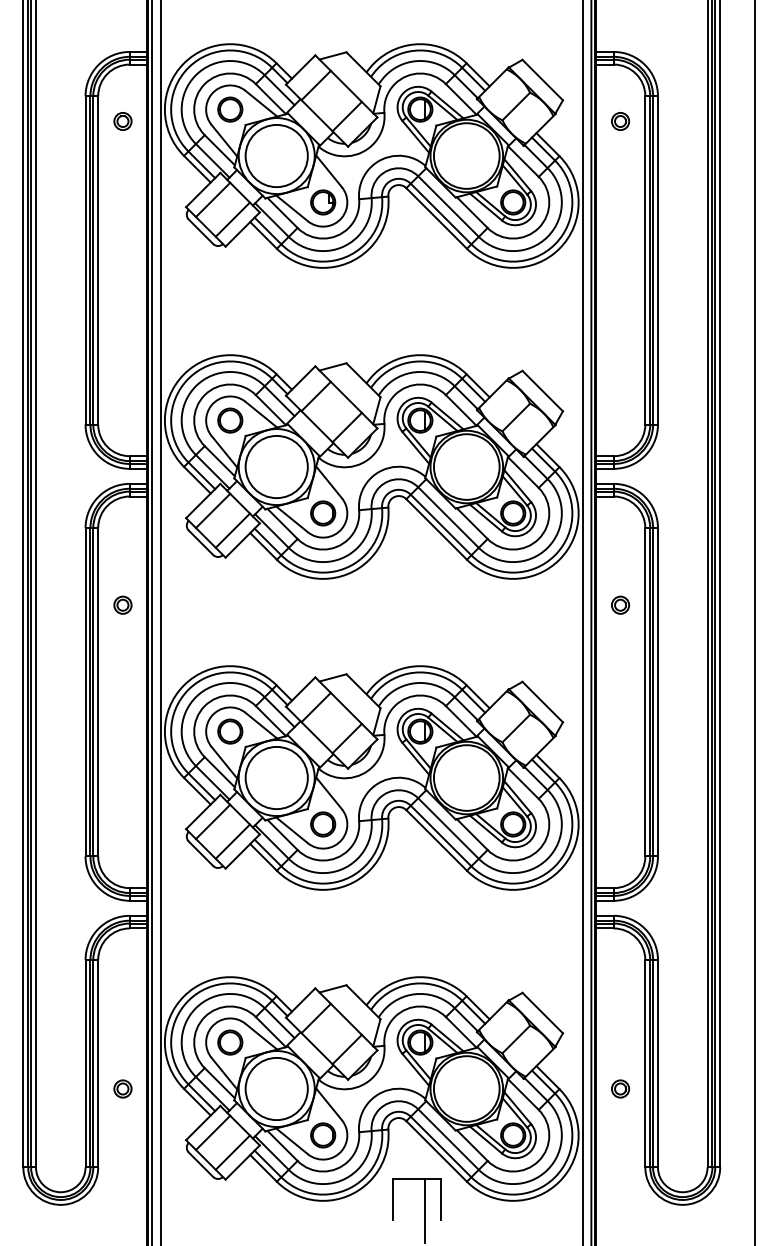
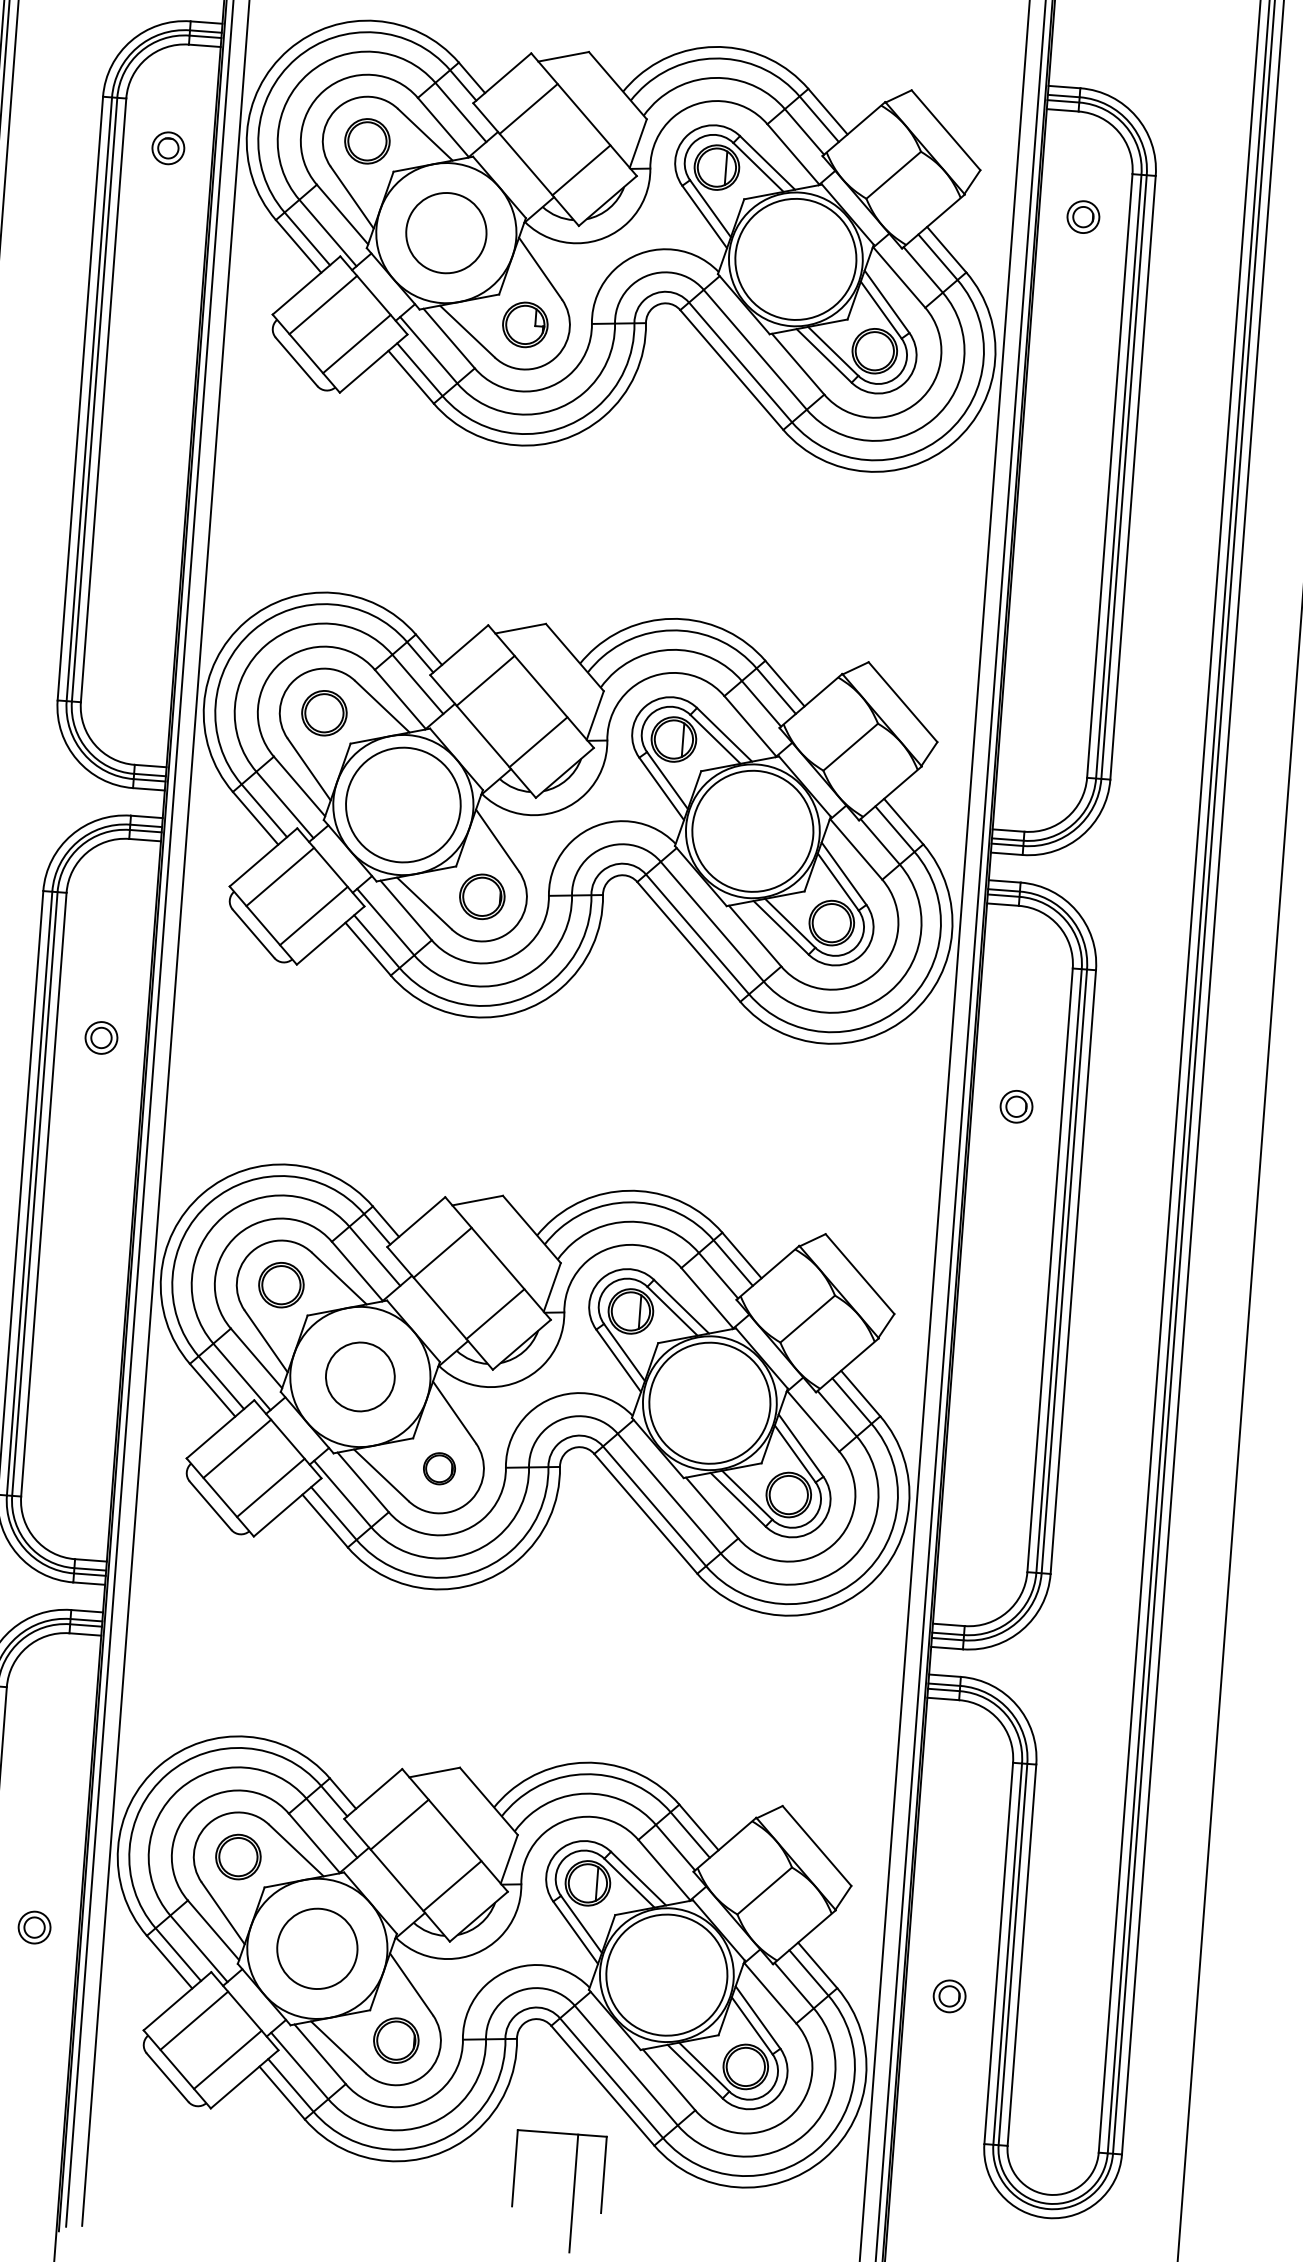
circle: (276, 155) -> (446, 232), size x0.7
circle: (276, 777) -> (359, 1375), size x0.6
part: (323, 824) -> (439, 1468), size x0.7
circle: (276, 1088) -> (316, 1947), size x0.7

